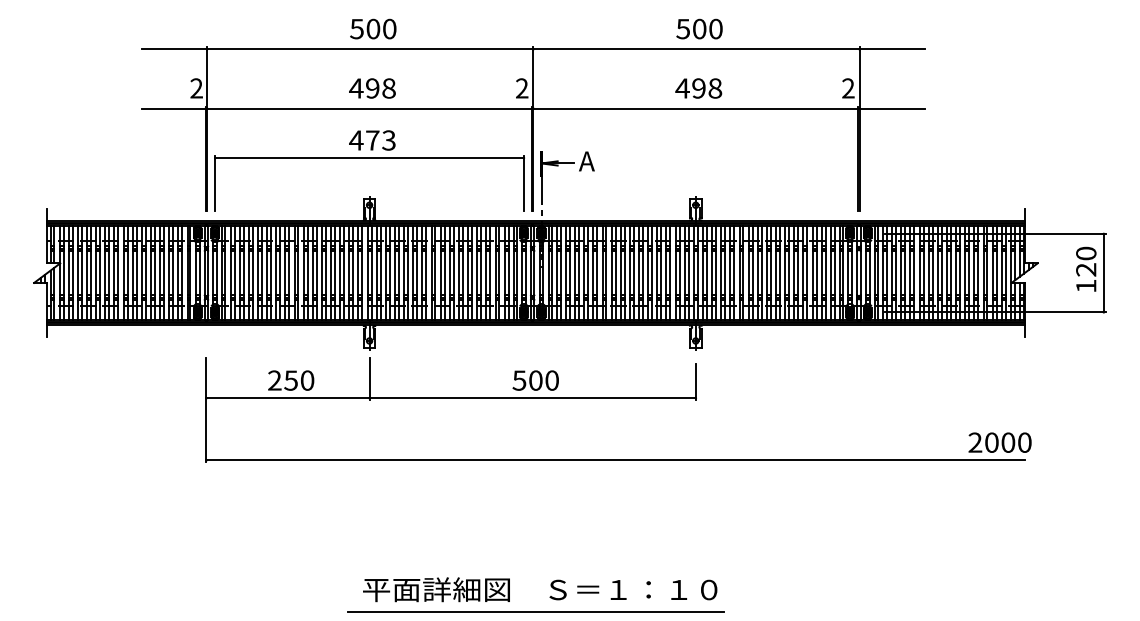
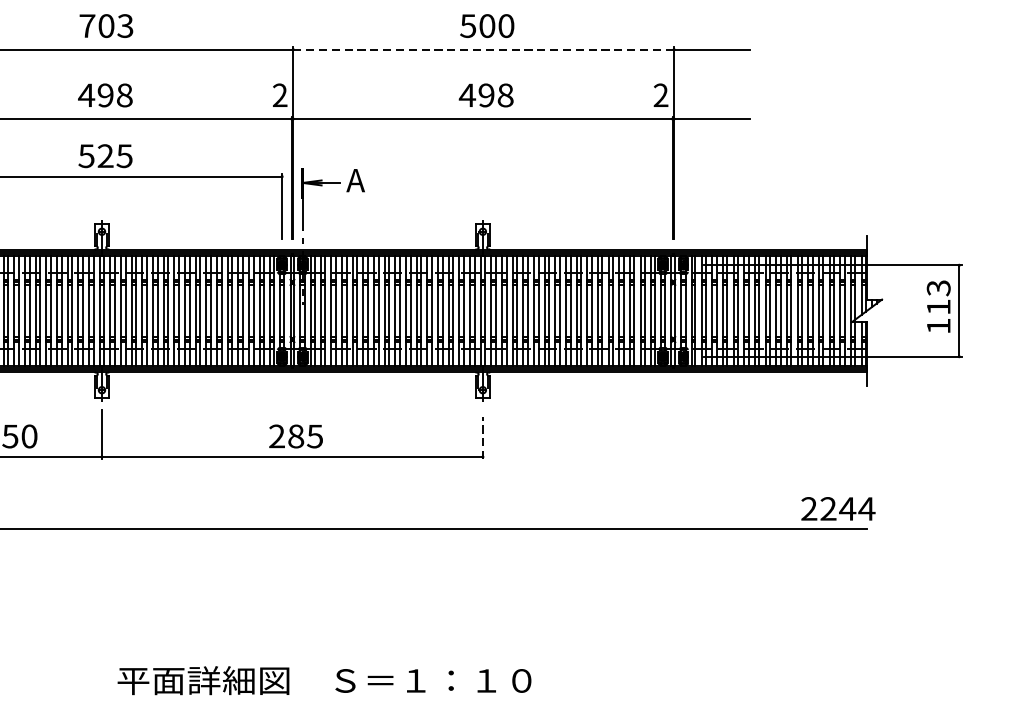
text: (373, 29) -> (106, 26), 500 -> 703
line: (696, 49) -> (483, 49), solid -> dashed
text: (372, 140) -> (105, 156), 473 -> 525
text: (1086, 261) -> (939, 297), 120 -> 113
text: (535, 380) -> (295, 436), 500 -> 285
line: (695, 381) -> (482, 437), solid -> dashed
text: (1008, 442) -> (847, 508), 2000 -> 2244
text: (540, 589) -> (324, 680), moved
line: (535, 611) -> (295, 706), removed

